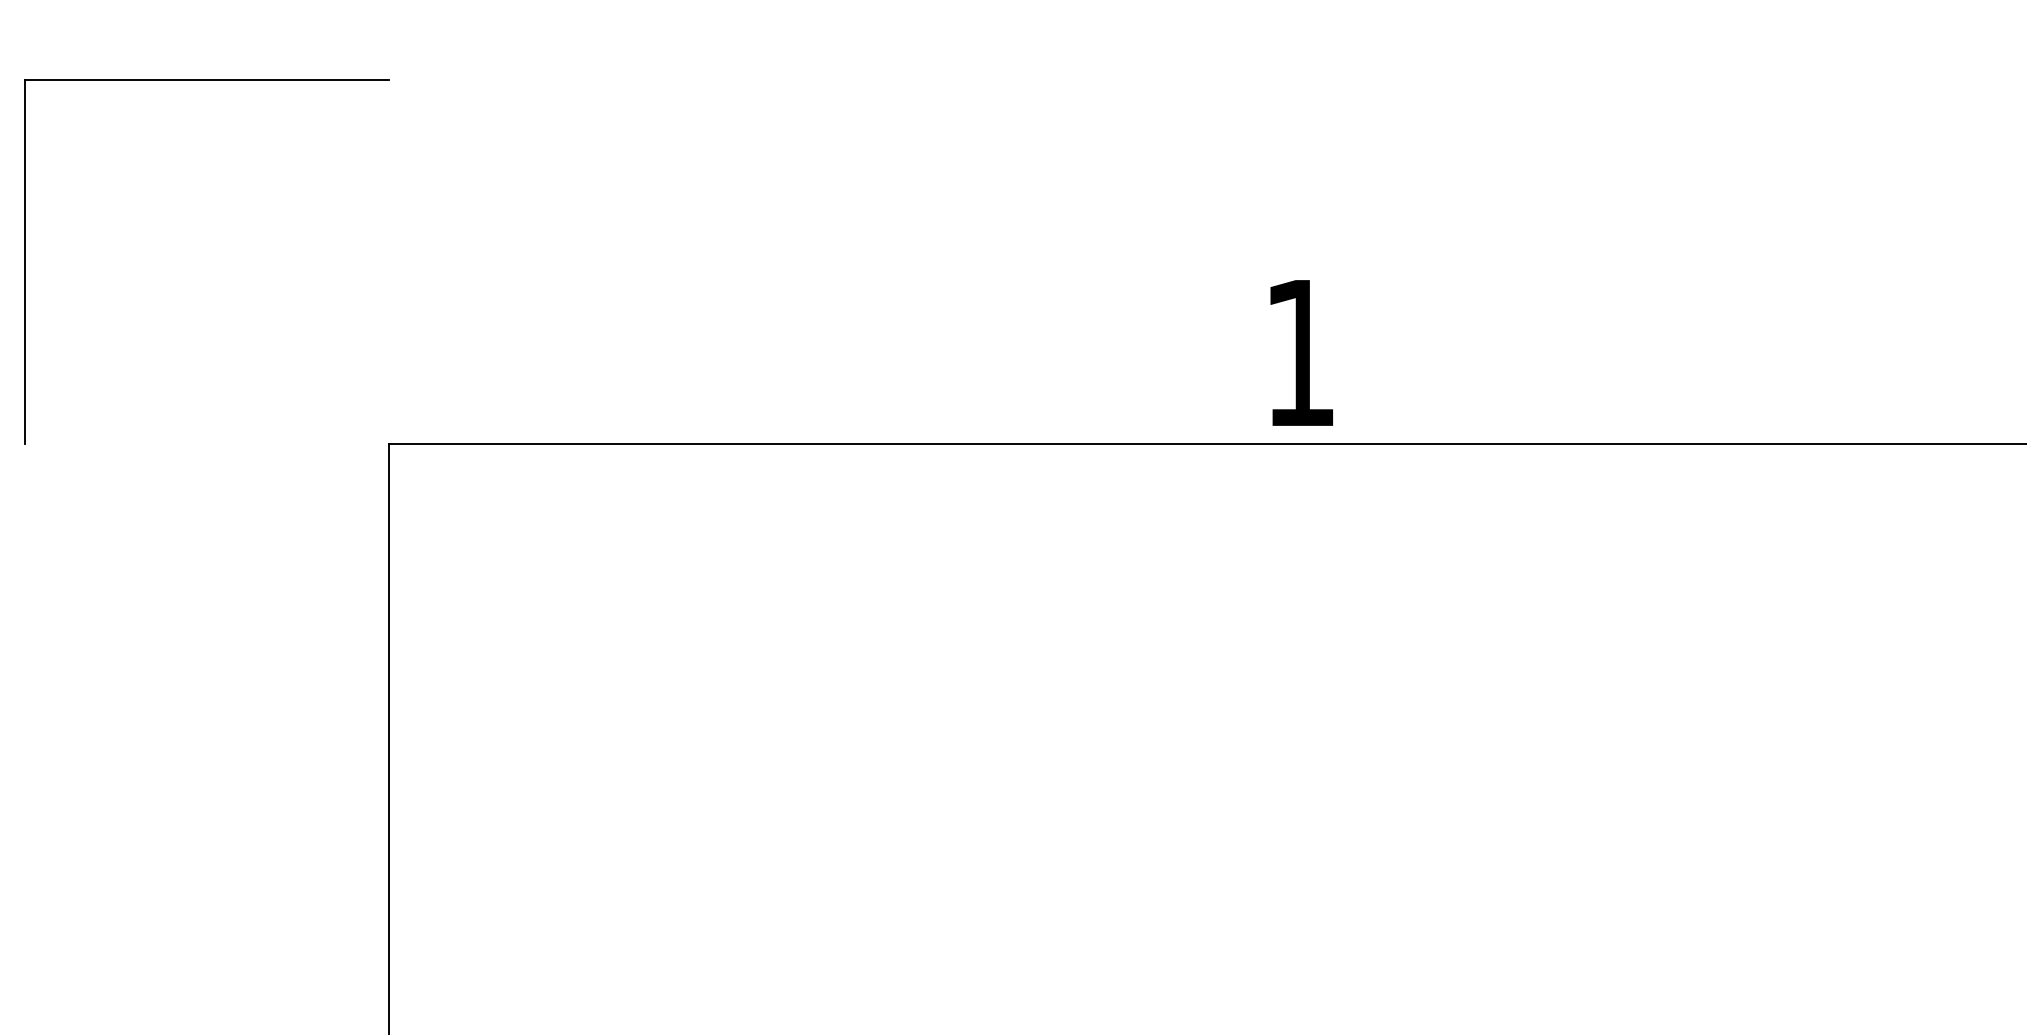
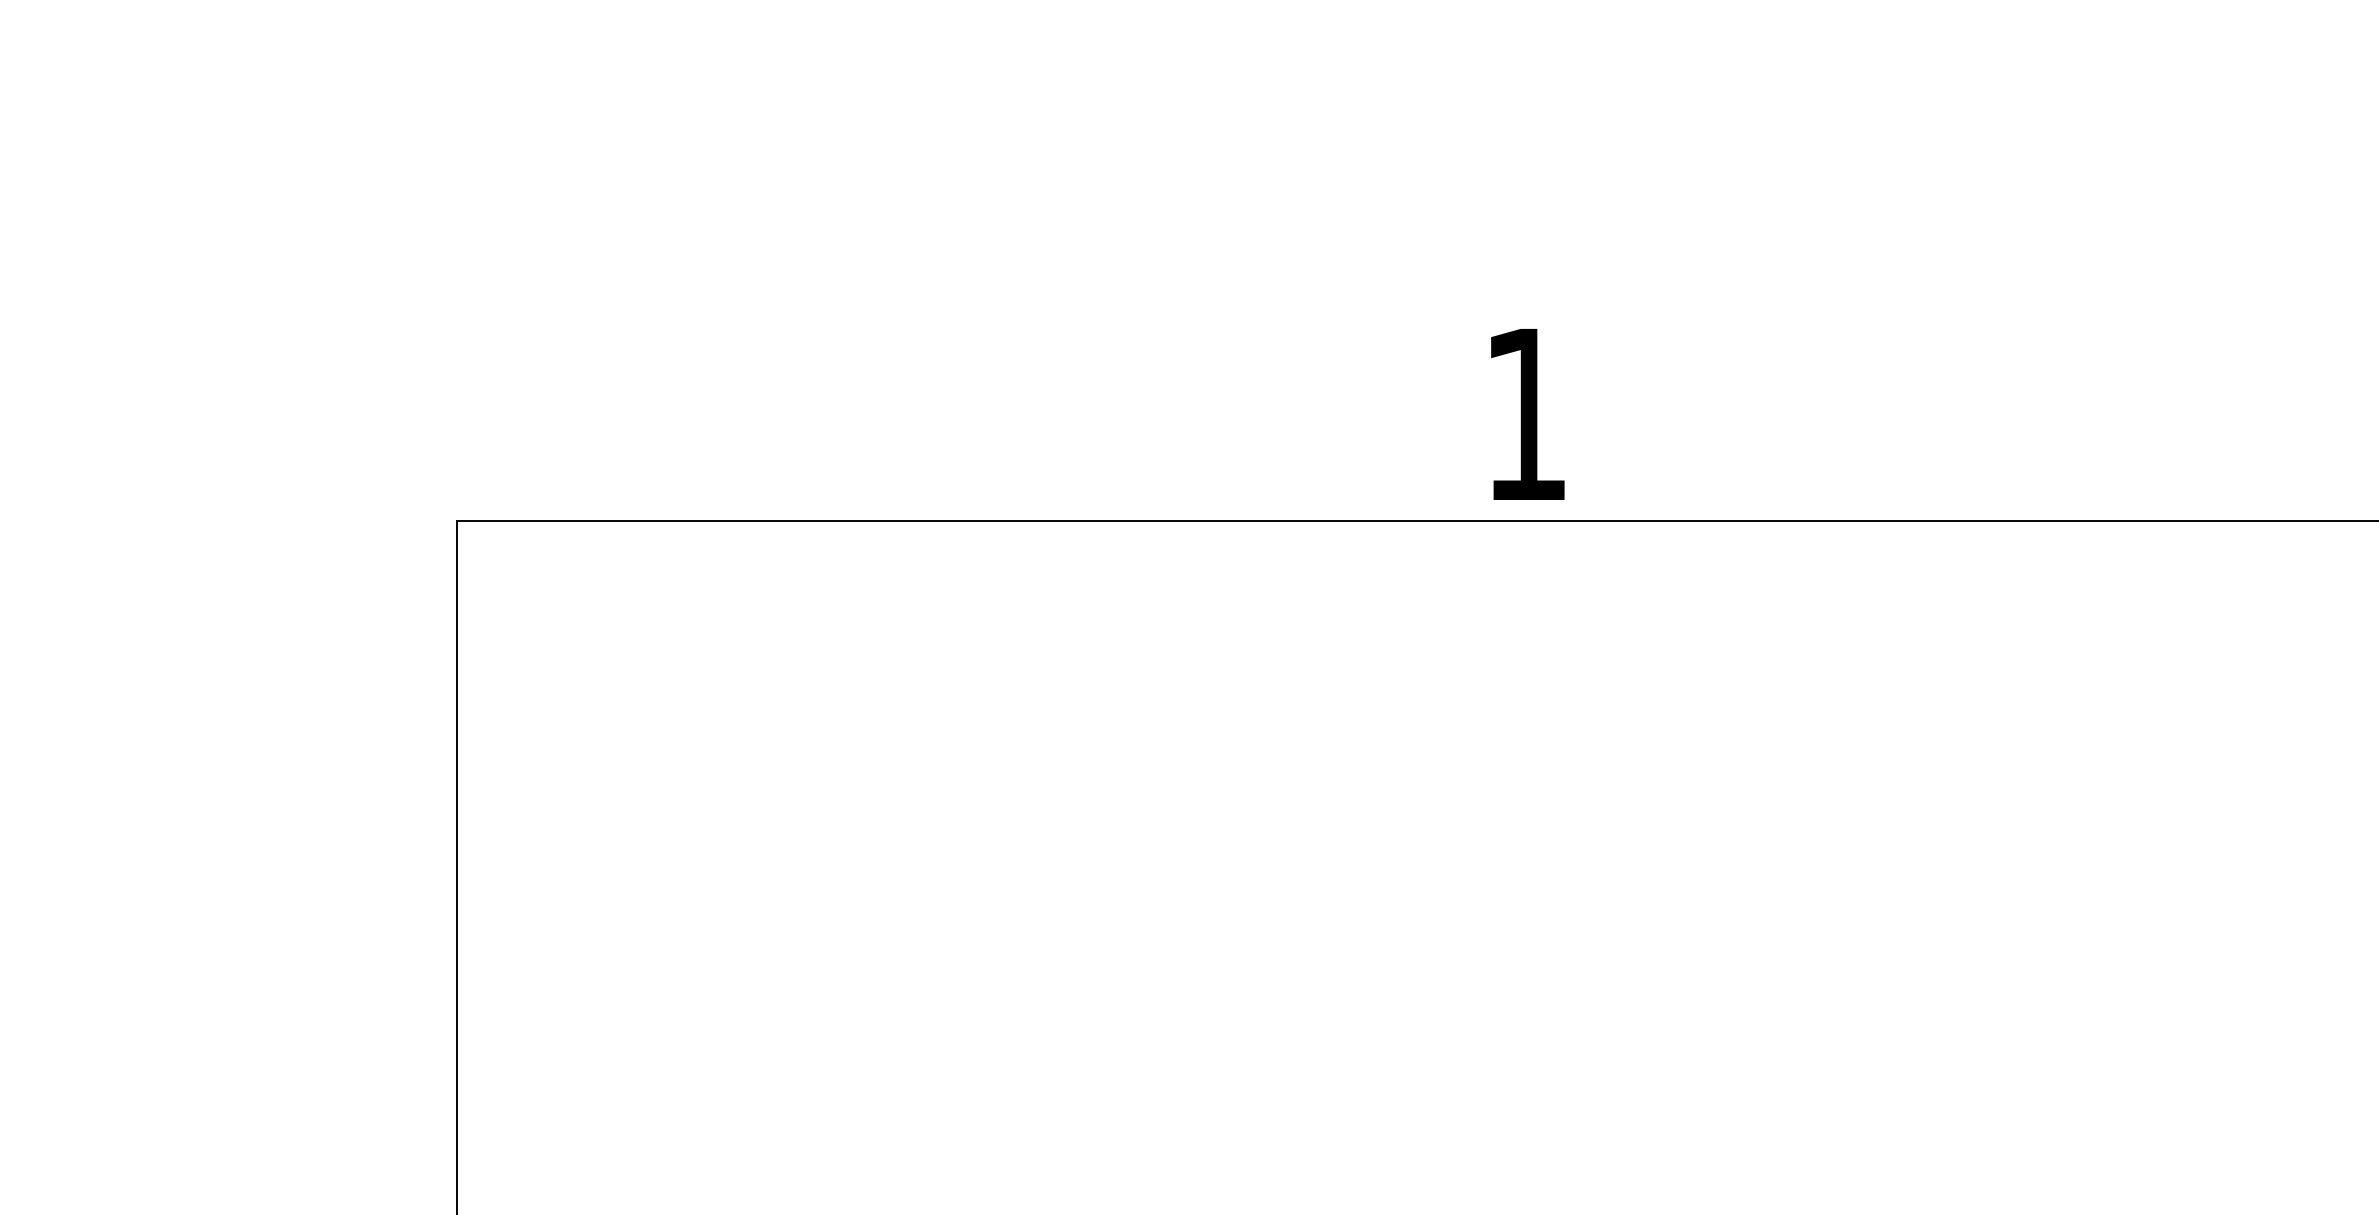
part: (206, 80) -> (242, 94), removed

